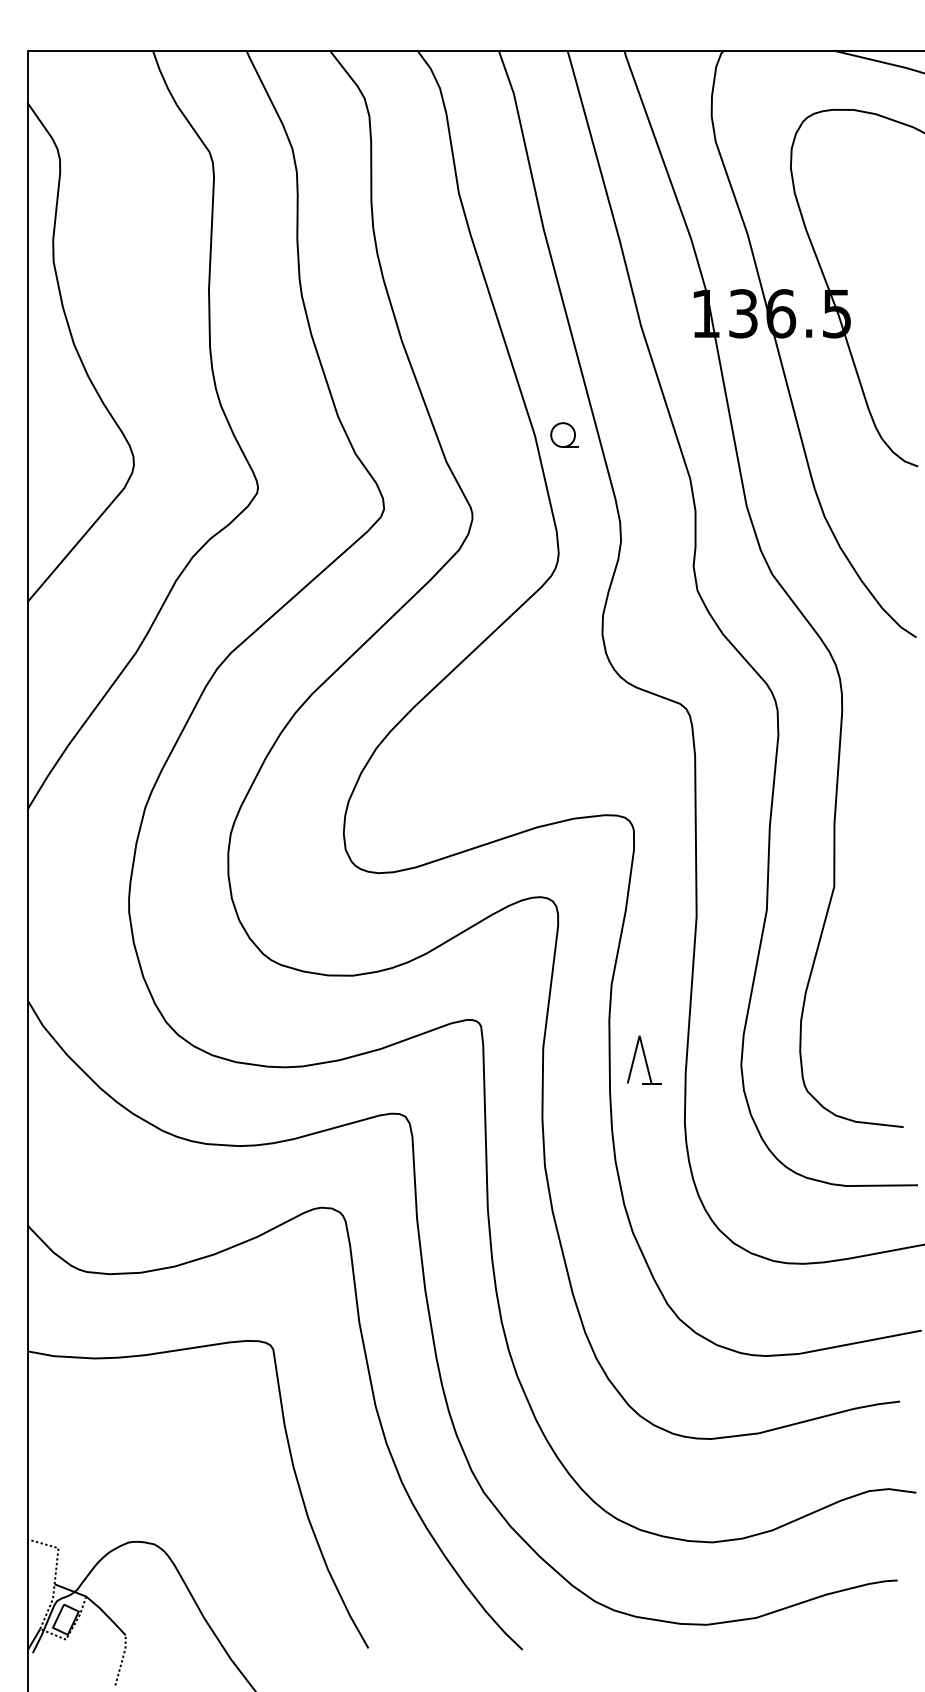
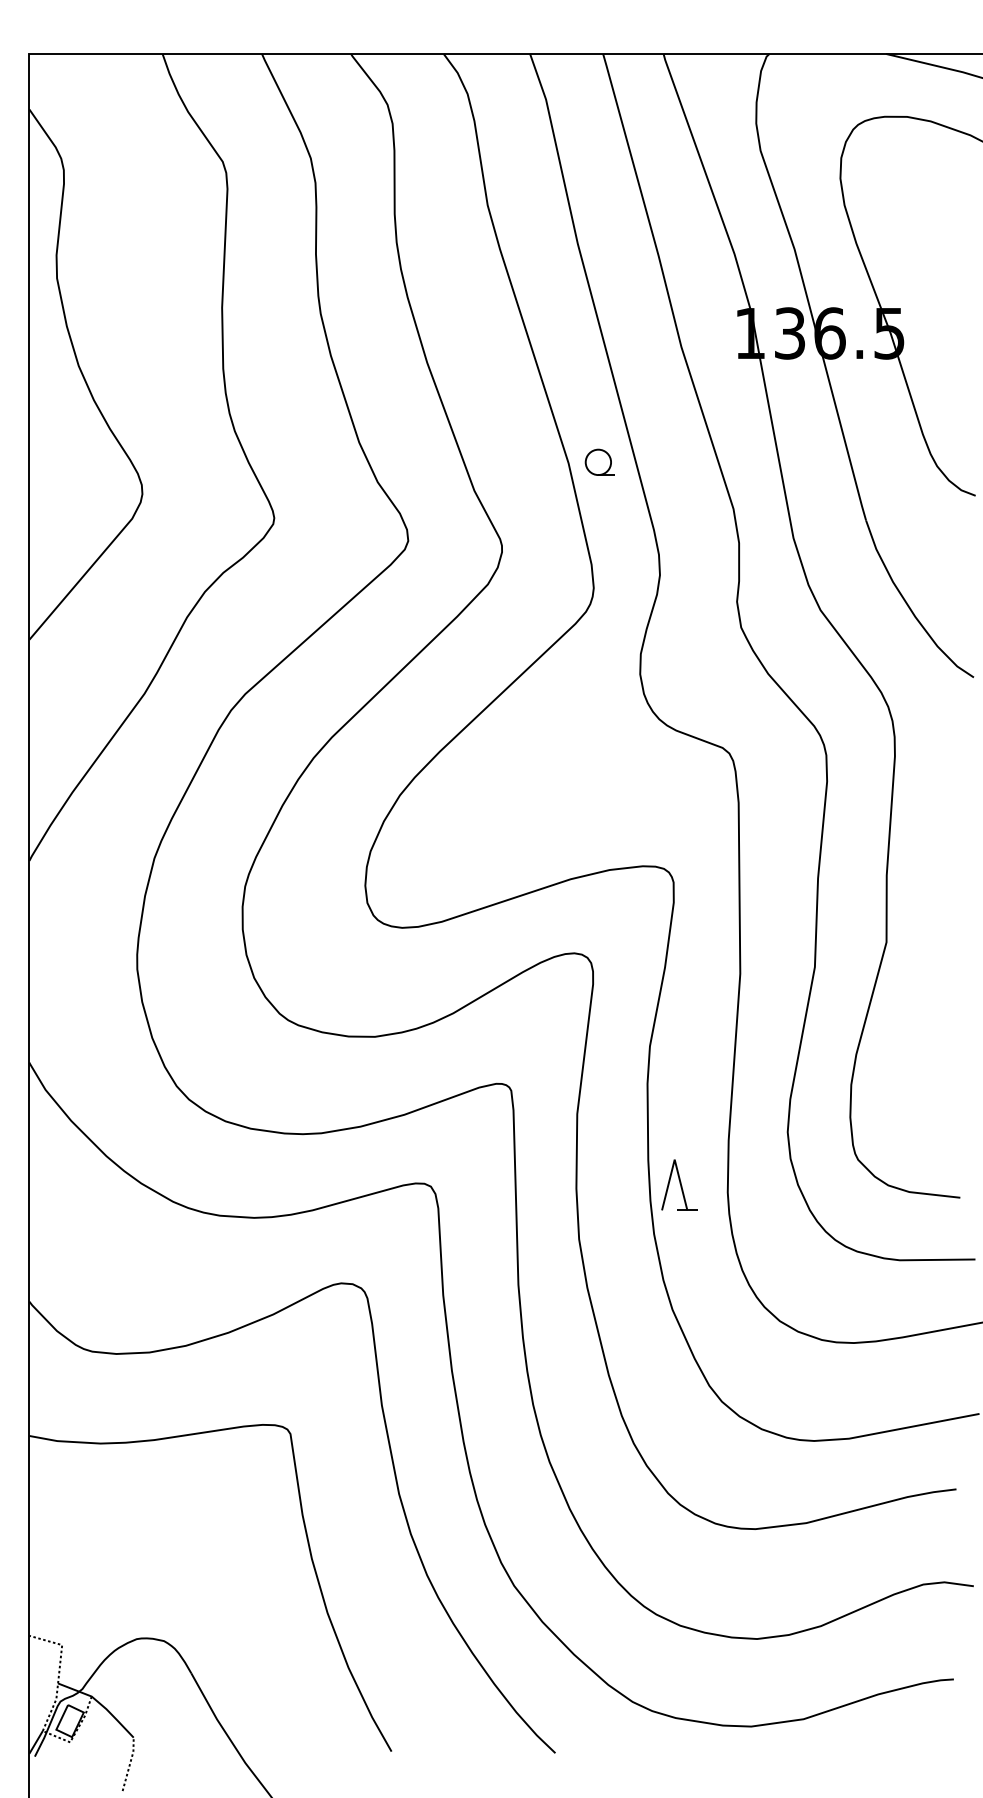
part: (644, 1059) -> (679, 1184), moved

